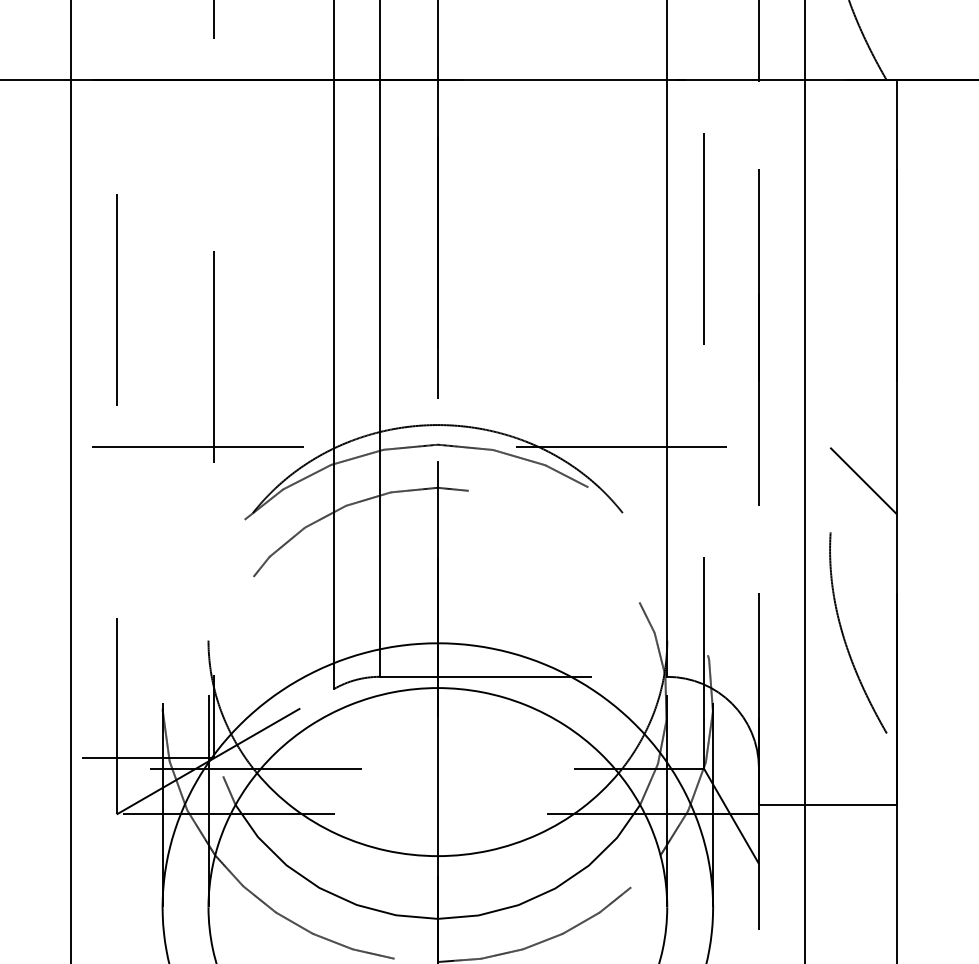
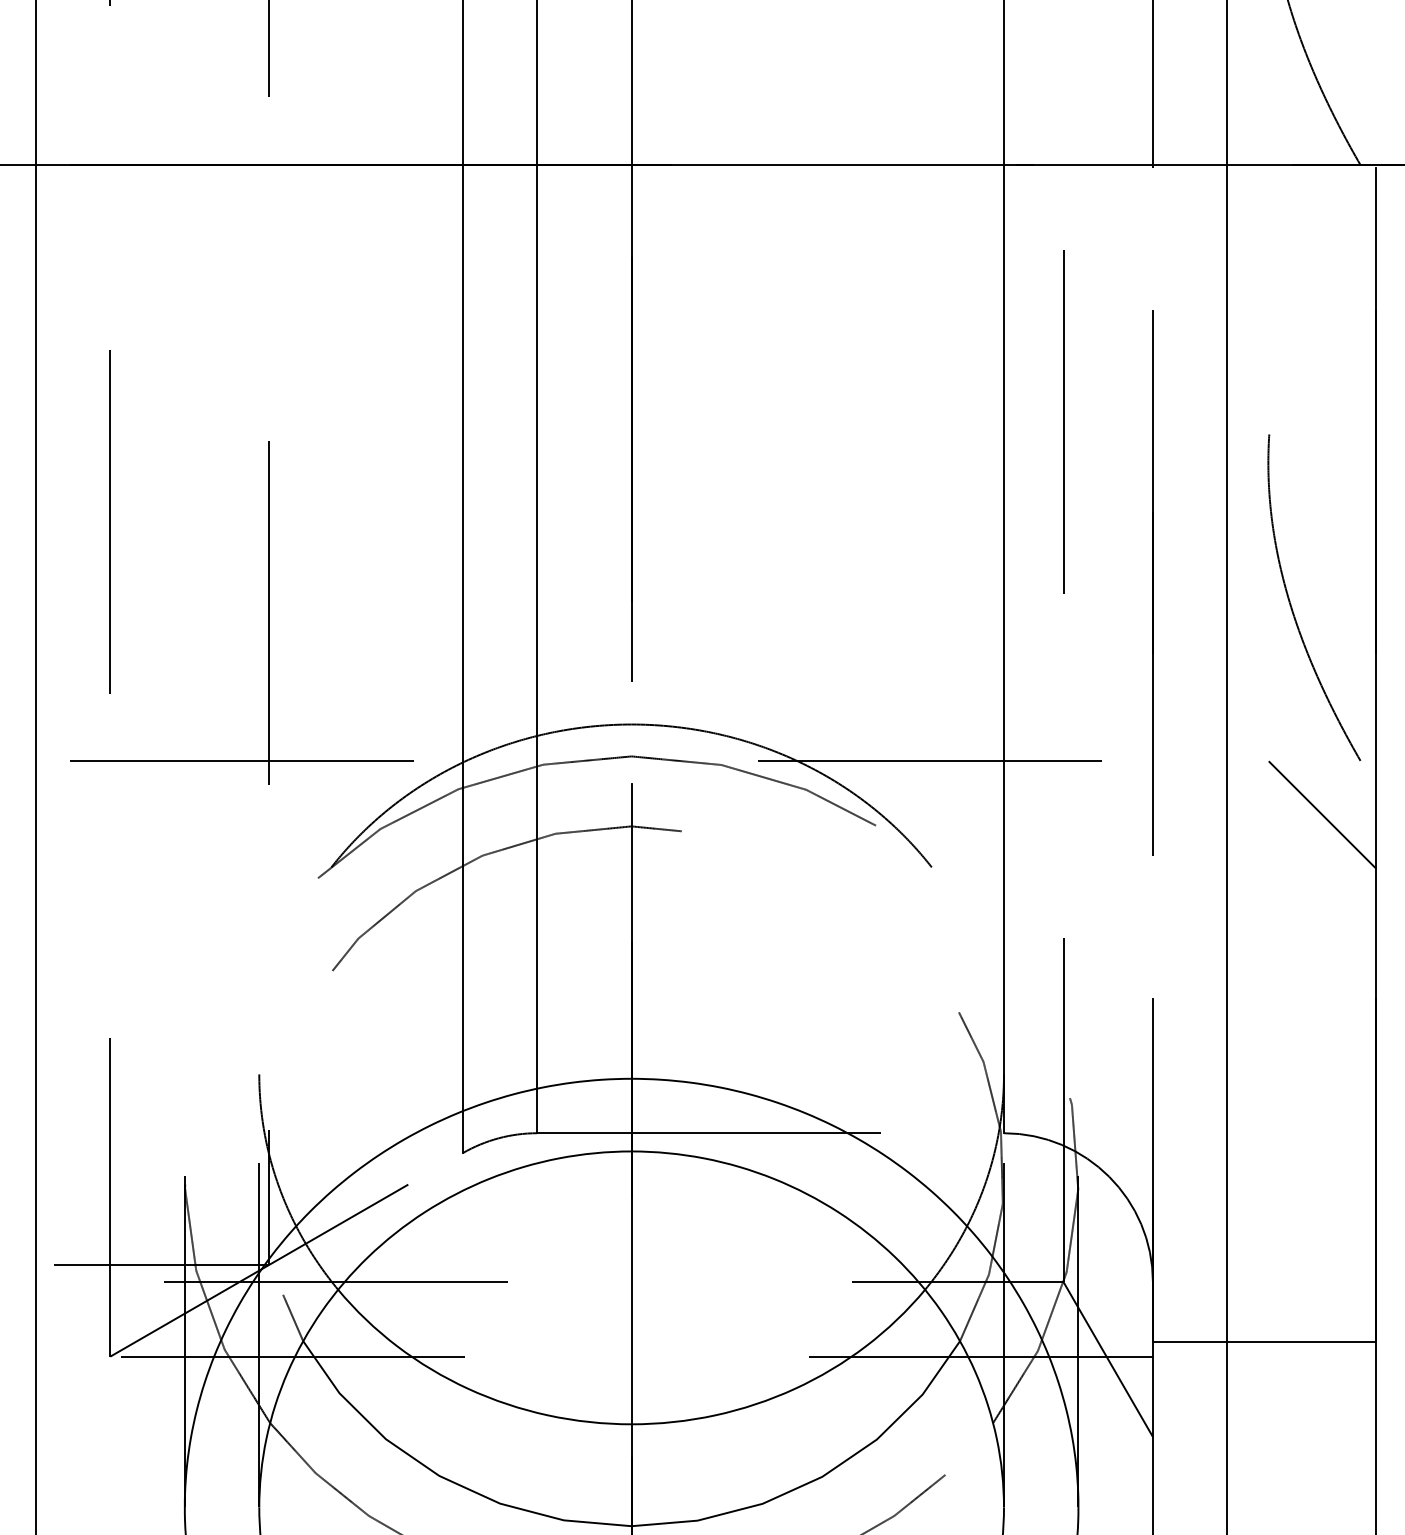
curve: (844, 635) -> (1291, 601), moved

